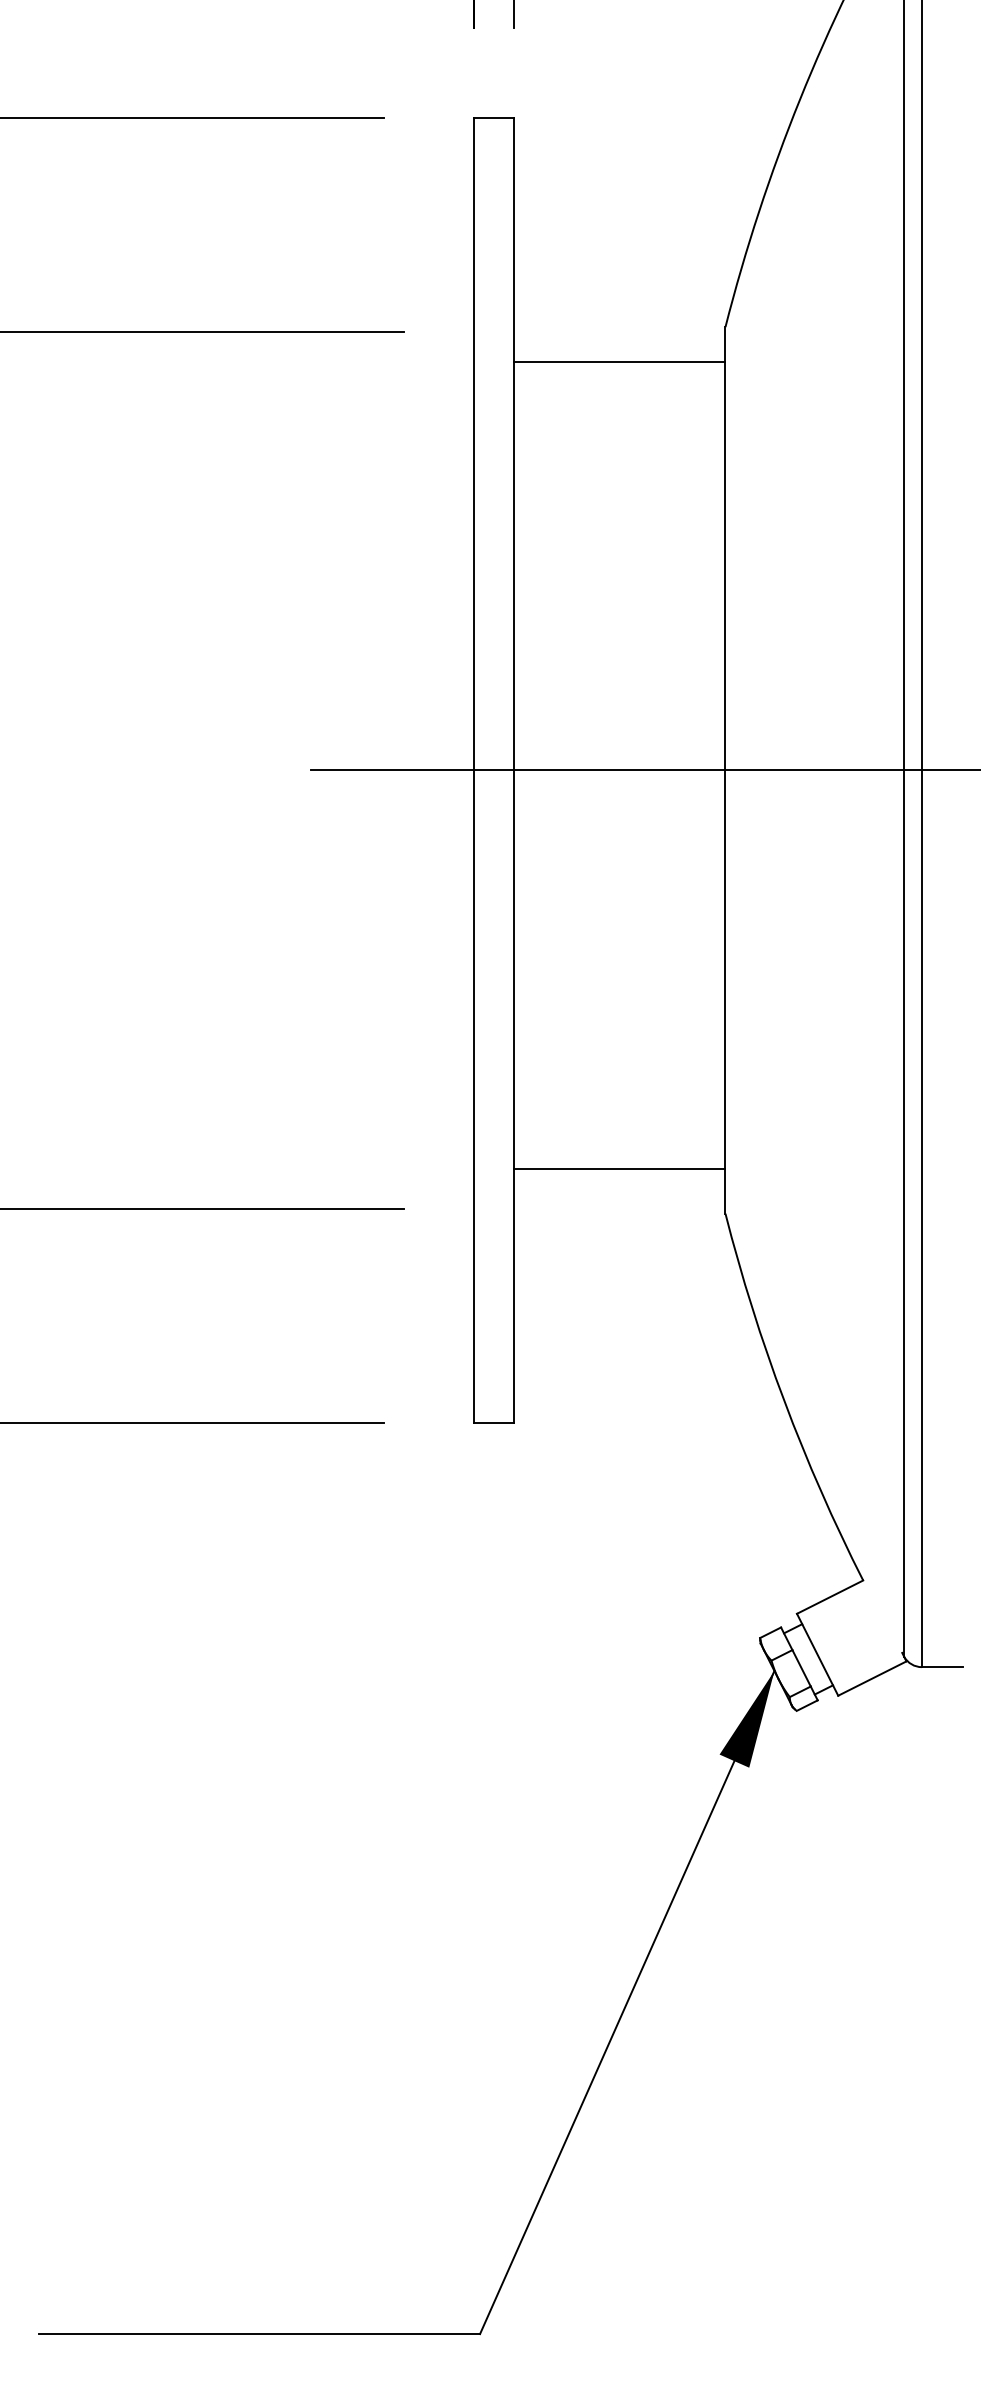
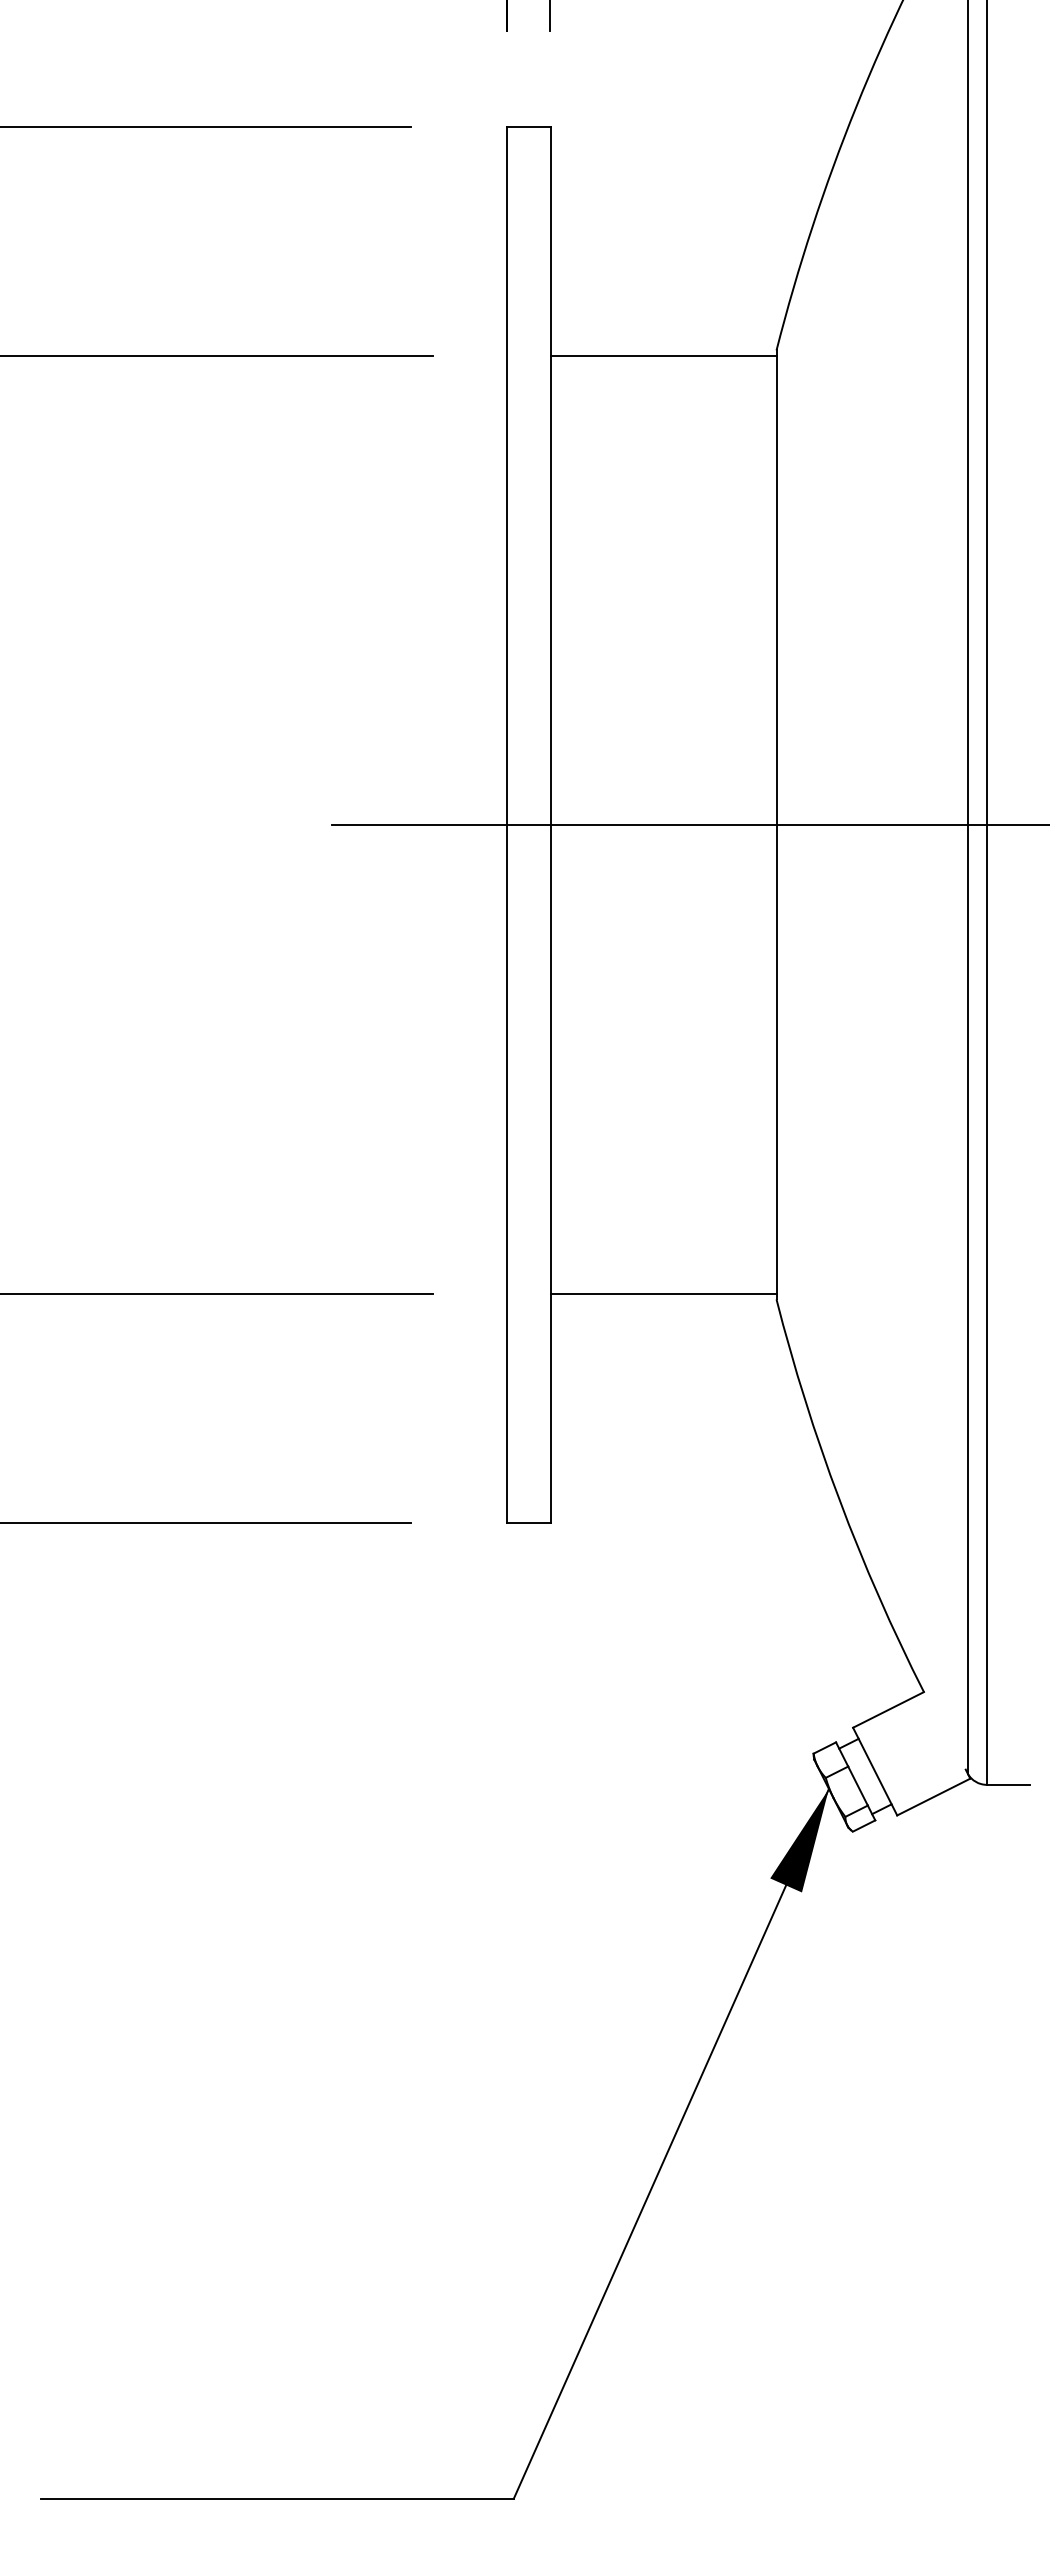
line: (619, 361) -> (663, 355), moved
line: (619, 1168) -> (663, 1293), moved

